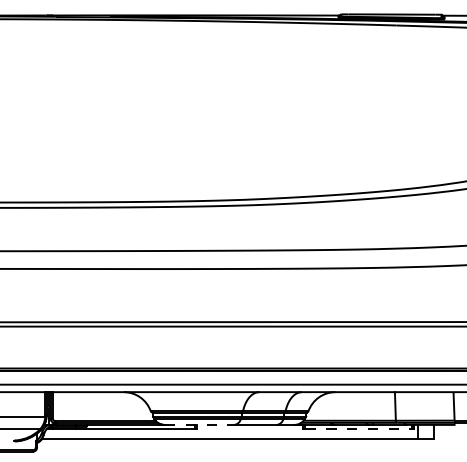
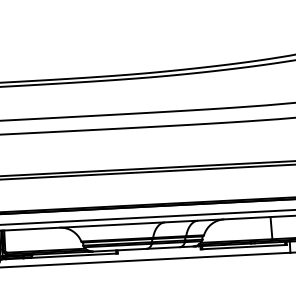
line: (199, 424) -> (119, 249), dashed -> solid
line: (359, 429) -> (244, 247), dashed -> solid

